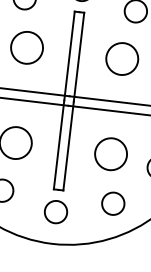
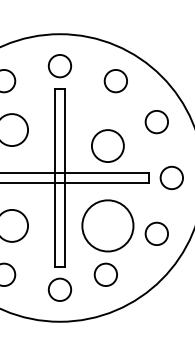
circle: (121, 58) -> (107, 145), moved
circle: (110, 153) -> (107, 225), size x1.6
circle: (112, 203) -> (105, 274), moved

